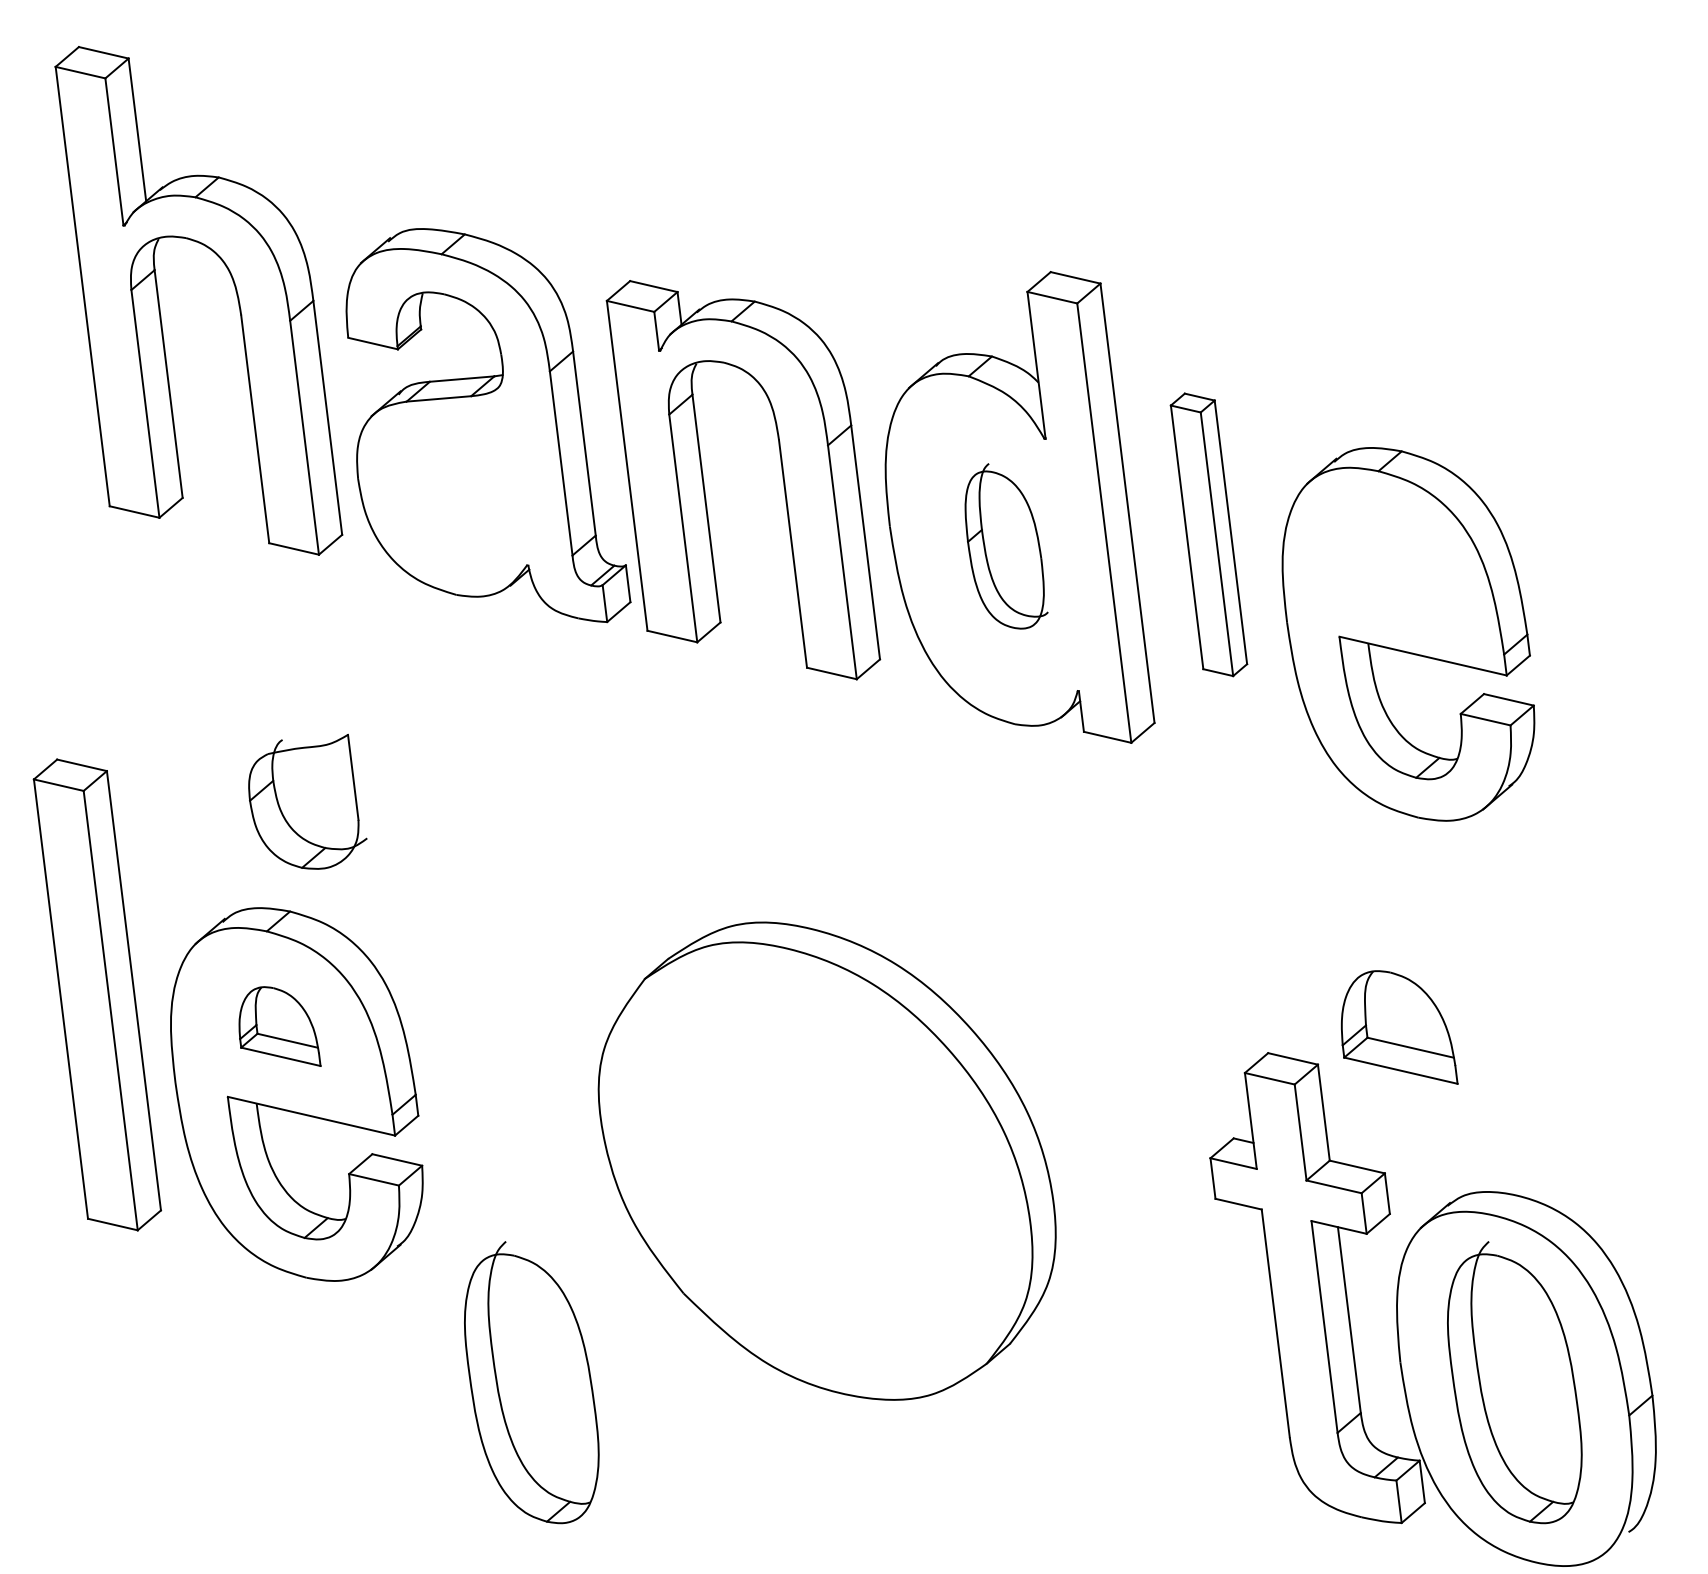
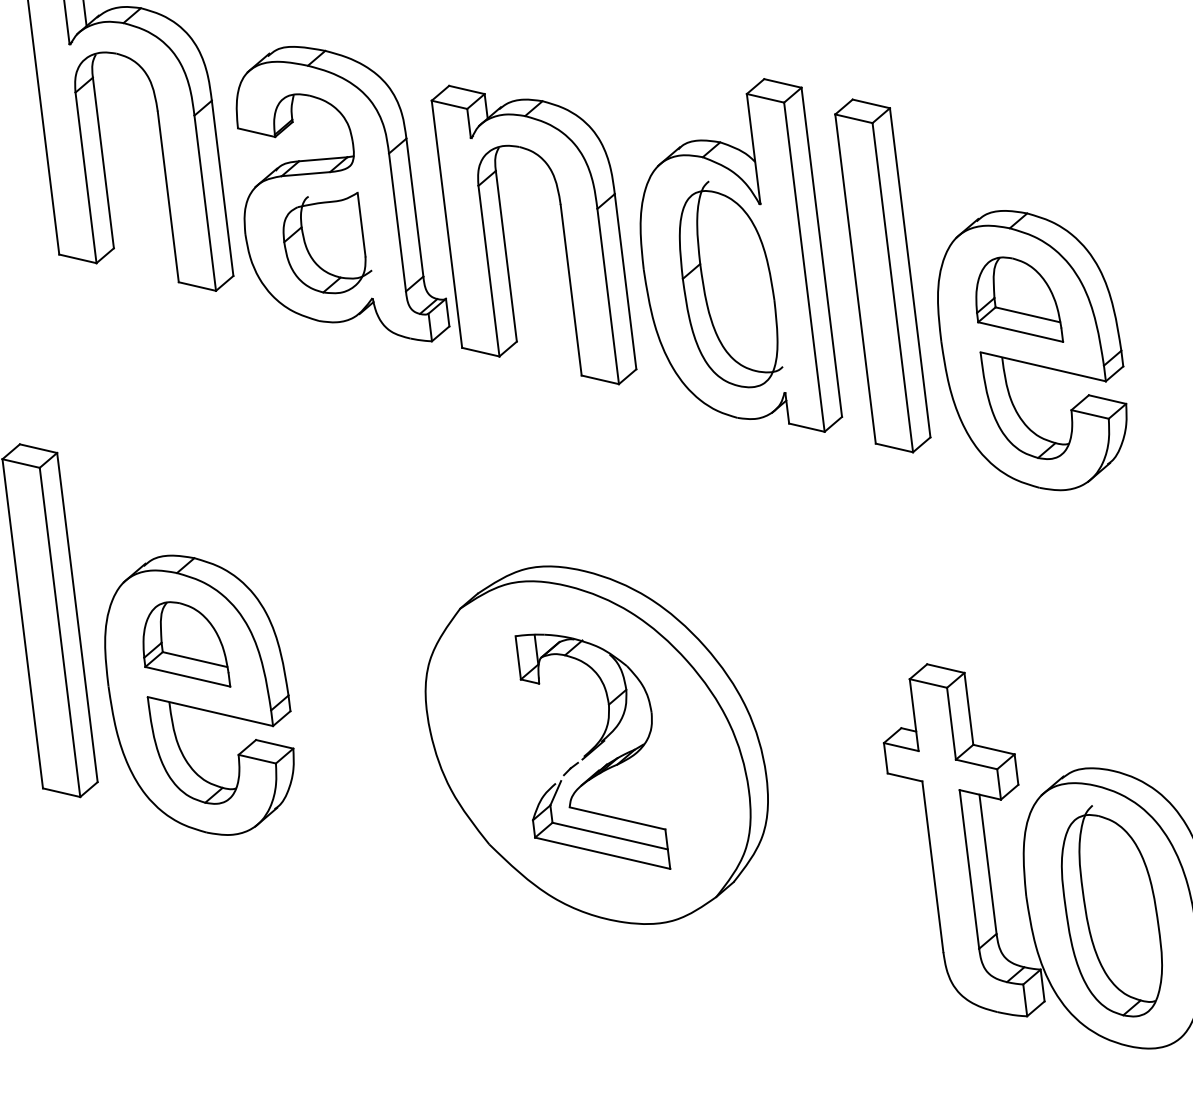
part: (1208, 534) -> (882, 275), size x1.67
part: (1006, 546) -> (731, 284), size x1.67
part: (307, 801) -> (327, 242), moved
part: (279, 1026) -> (186, 644), size x1.43
part: (1399, 1027) -> (1019, 299), moved
part: (821, 1169) -> (592, 751), added
part: (531, 1382) -> (375, 911), removed

